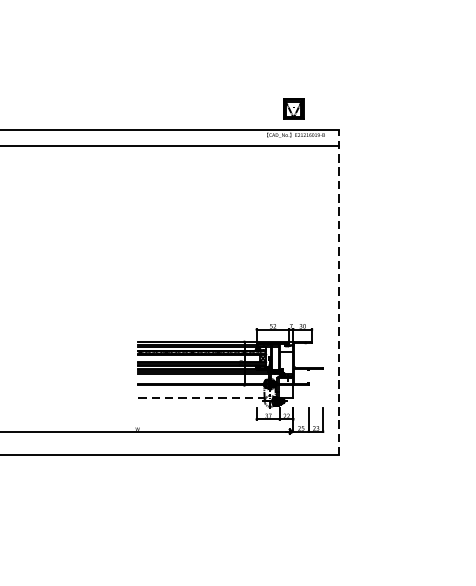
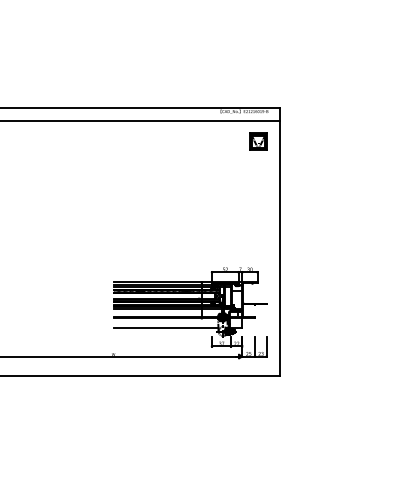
part: (293, 108) -> (258, 141), moved
line: (338, 292) -> (279, 241), dashed -> solid
line: (201, 397) -> (166, 328), dashed -> solid

